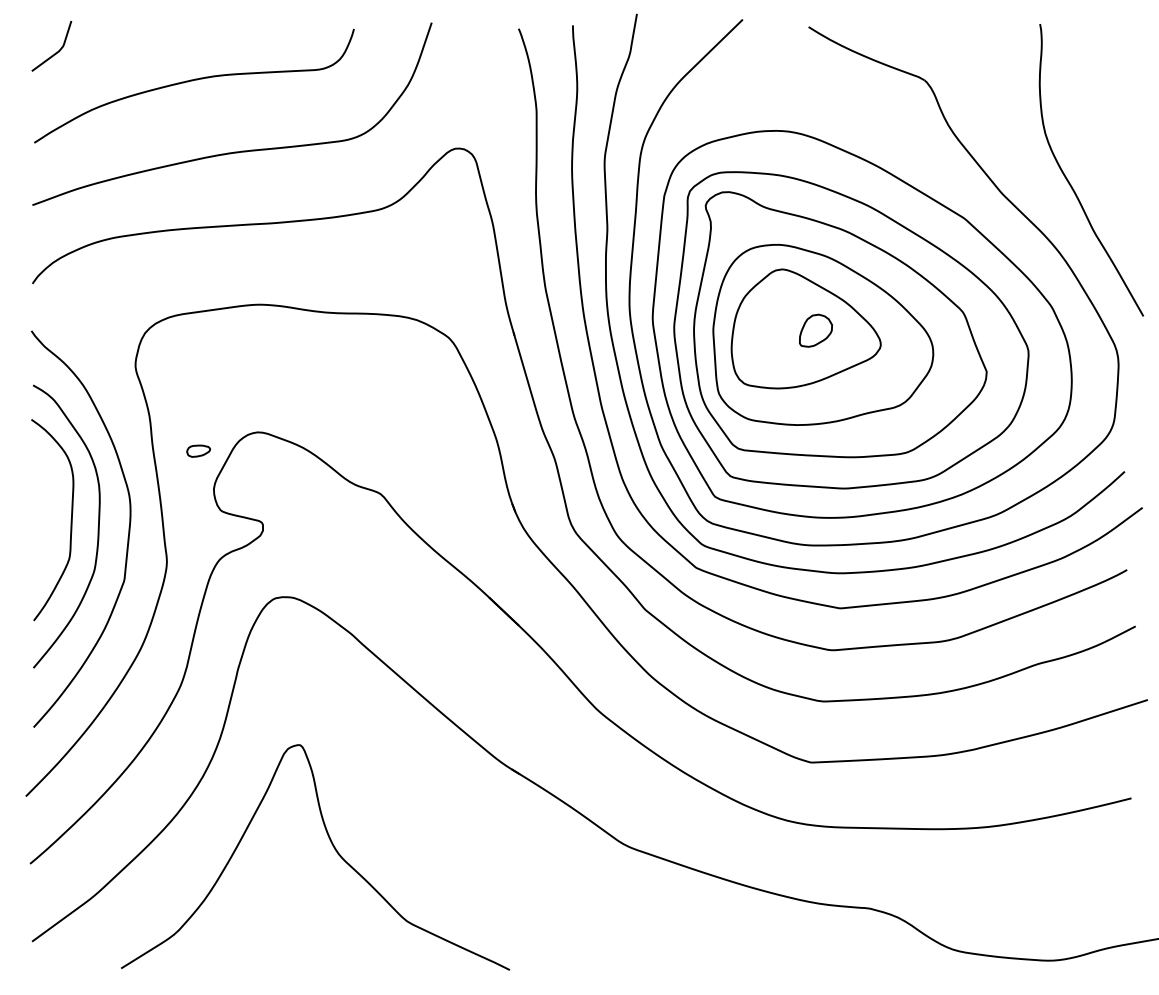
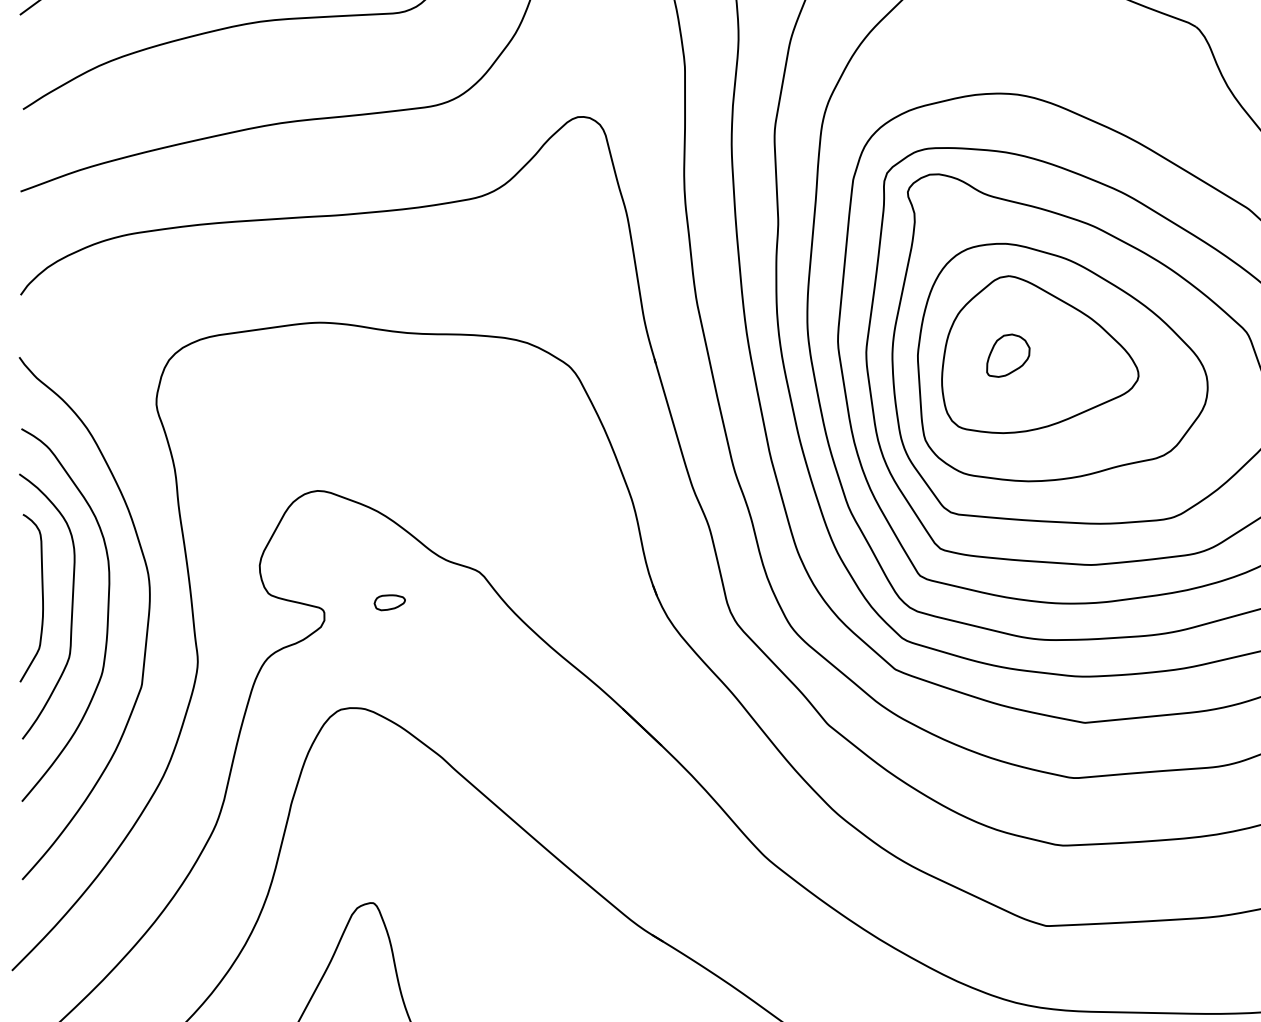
part: (815, 330) -> (1007, 355), moved
part: (198, 450) -> (389, 601), moved
curve: (48, 513) -> (41, 597), added

